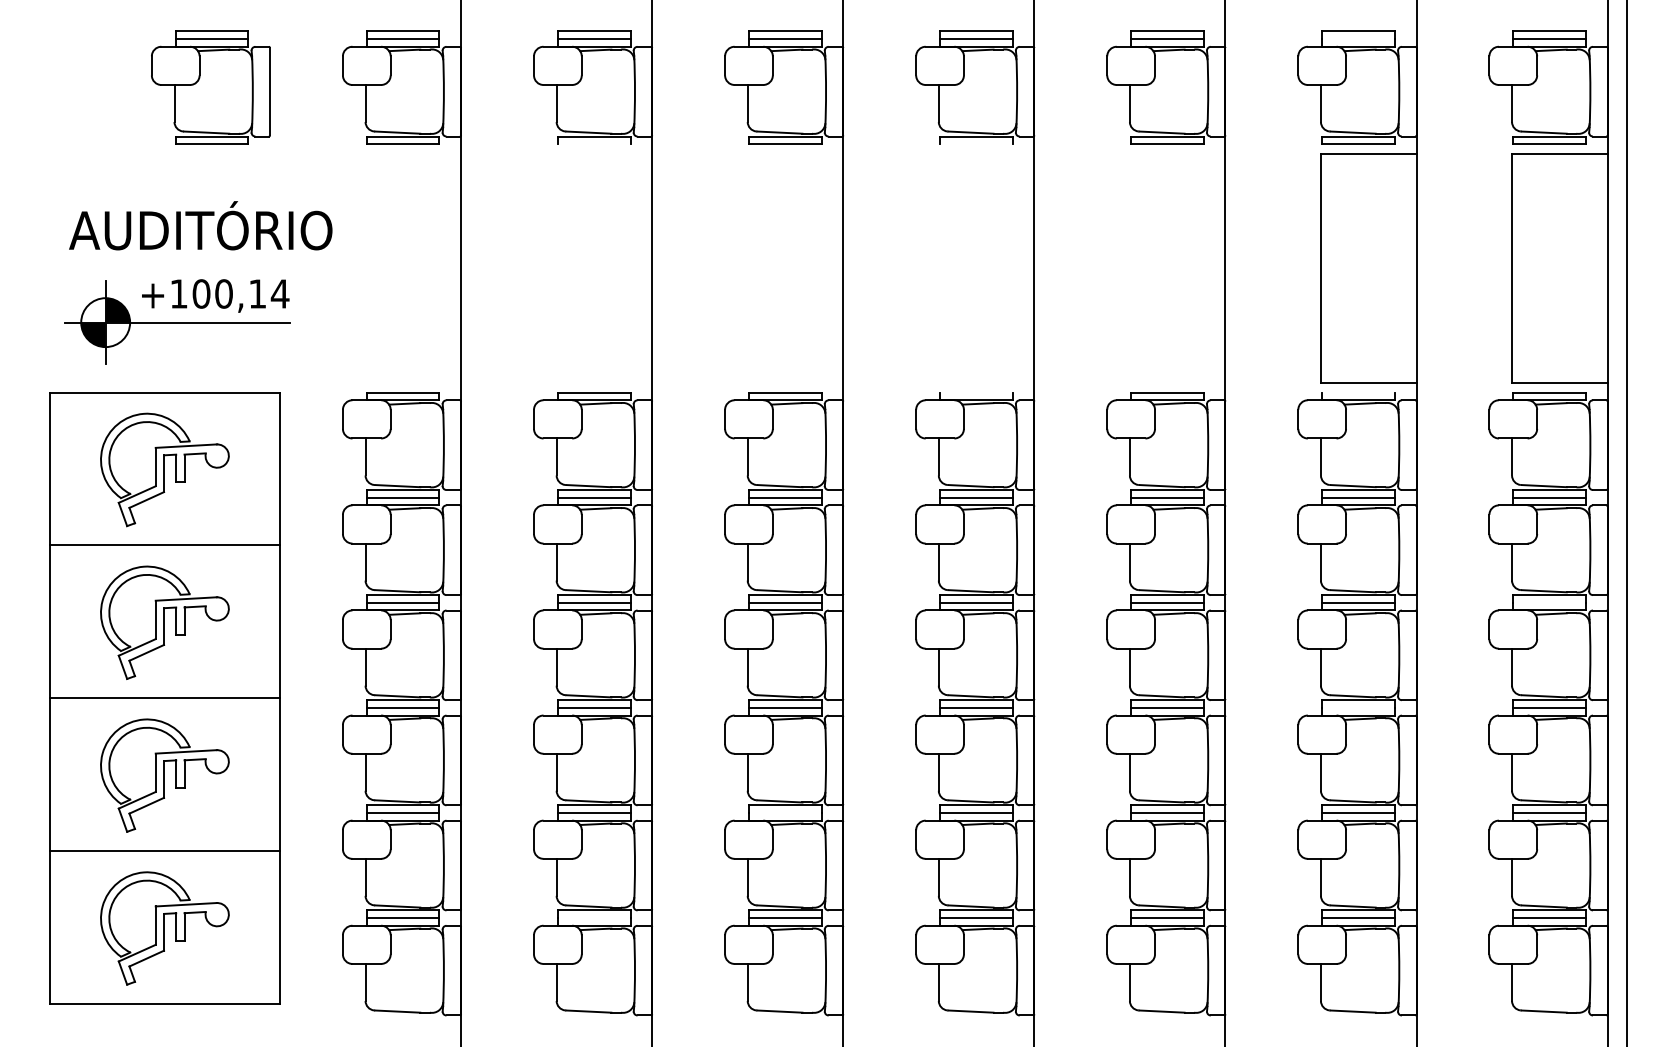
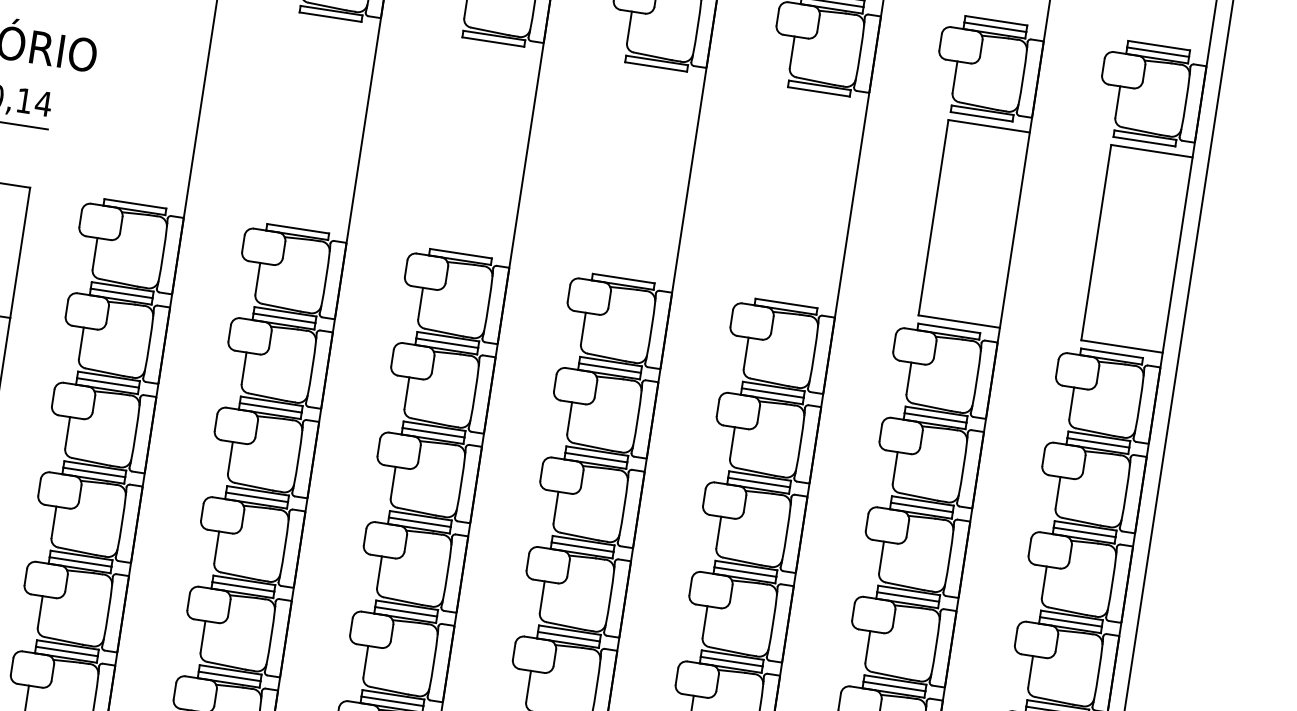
line: (1358, 39) -> (995, 27), added
line: (593, 144) -> (329, 17), added
line: (976, 144) -> (656, 67), added
line: (976, 392) -> (623, 278), added
line: (1358, 392) -> (949, 328), added
line: (1549, 602) -> (1084, 532), added
line: (1358, 707) -> (908, 596), added
line: (784, 813) -> (405, 612), added
line: (593, 918) -> (229, 676), added

